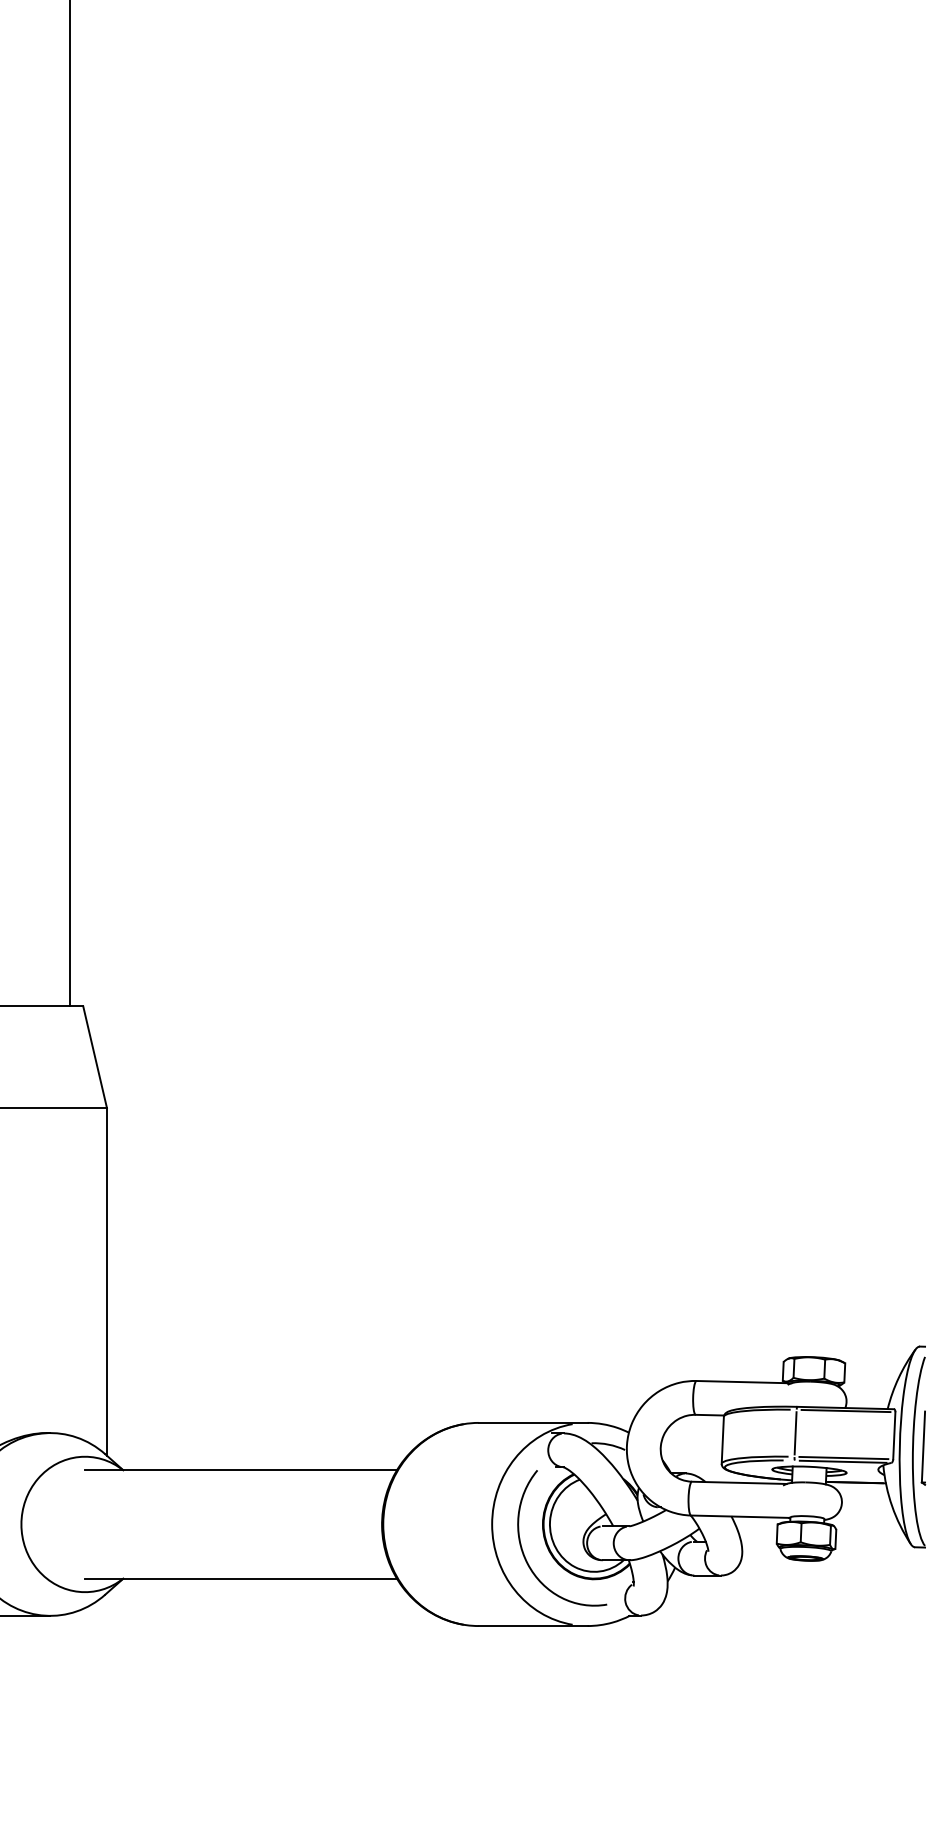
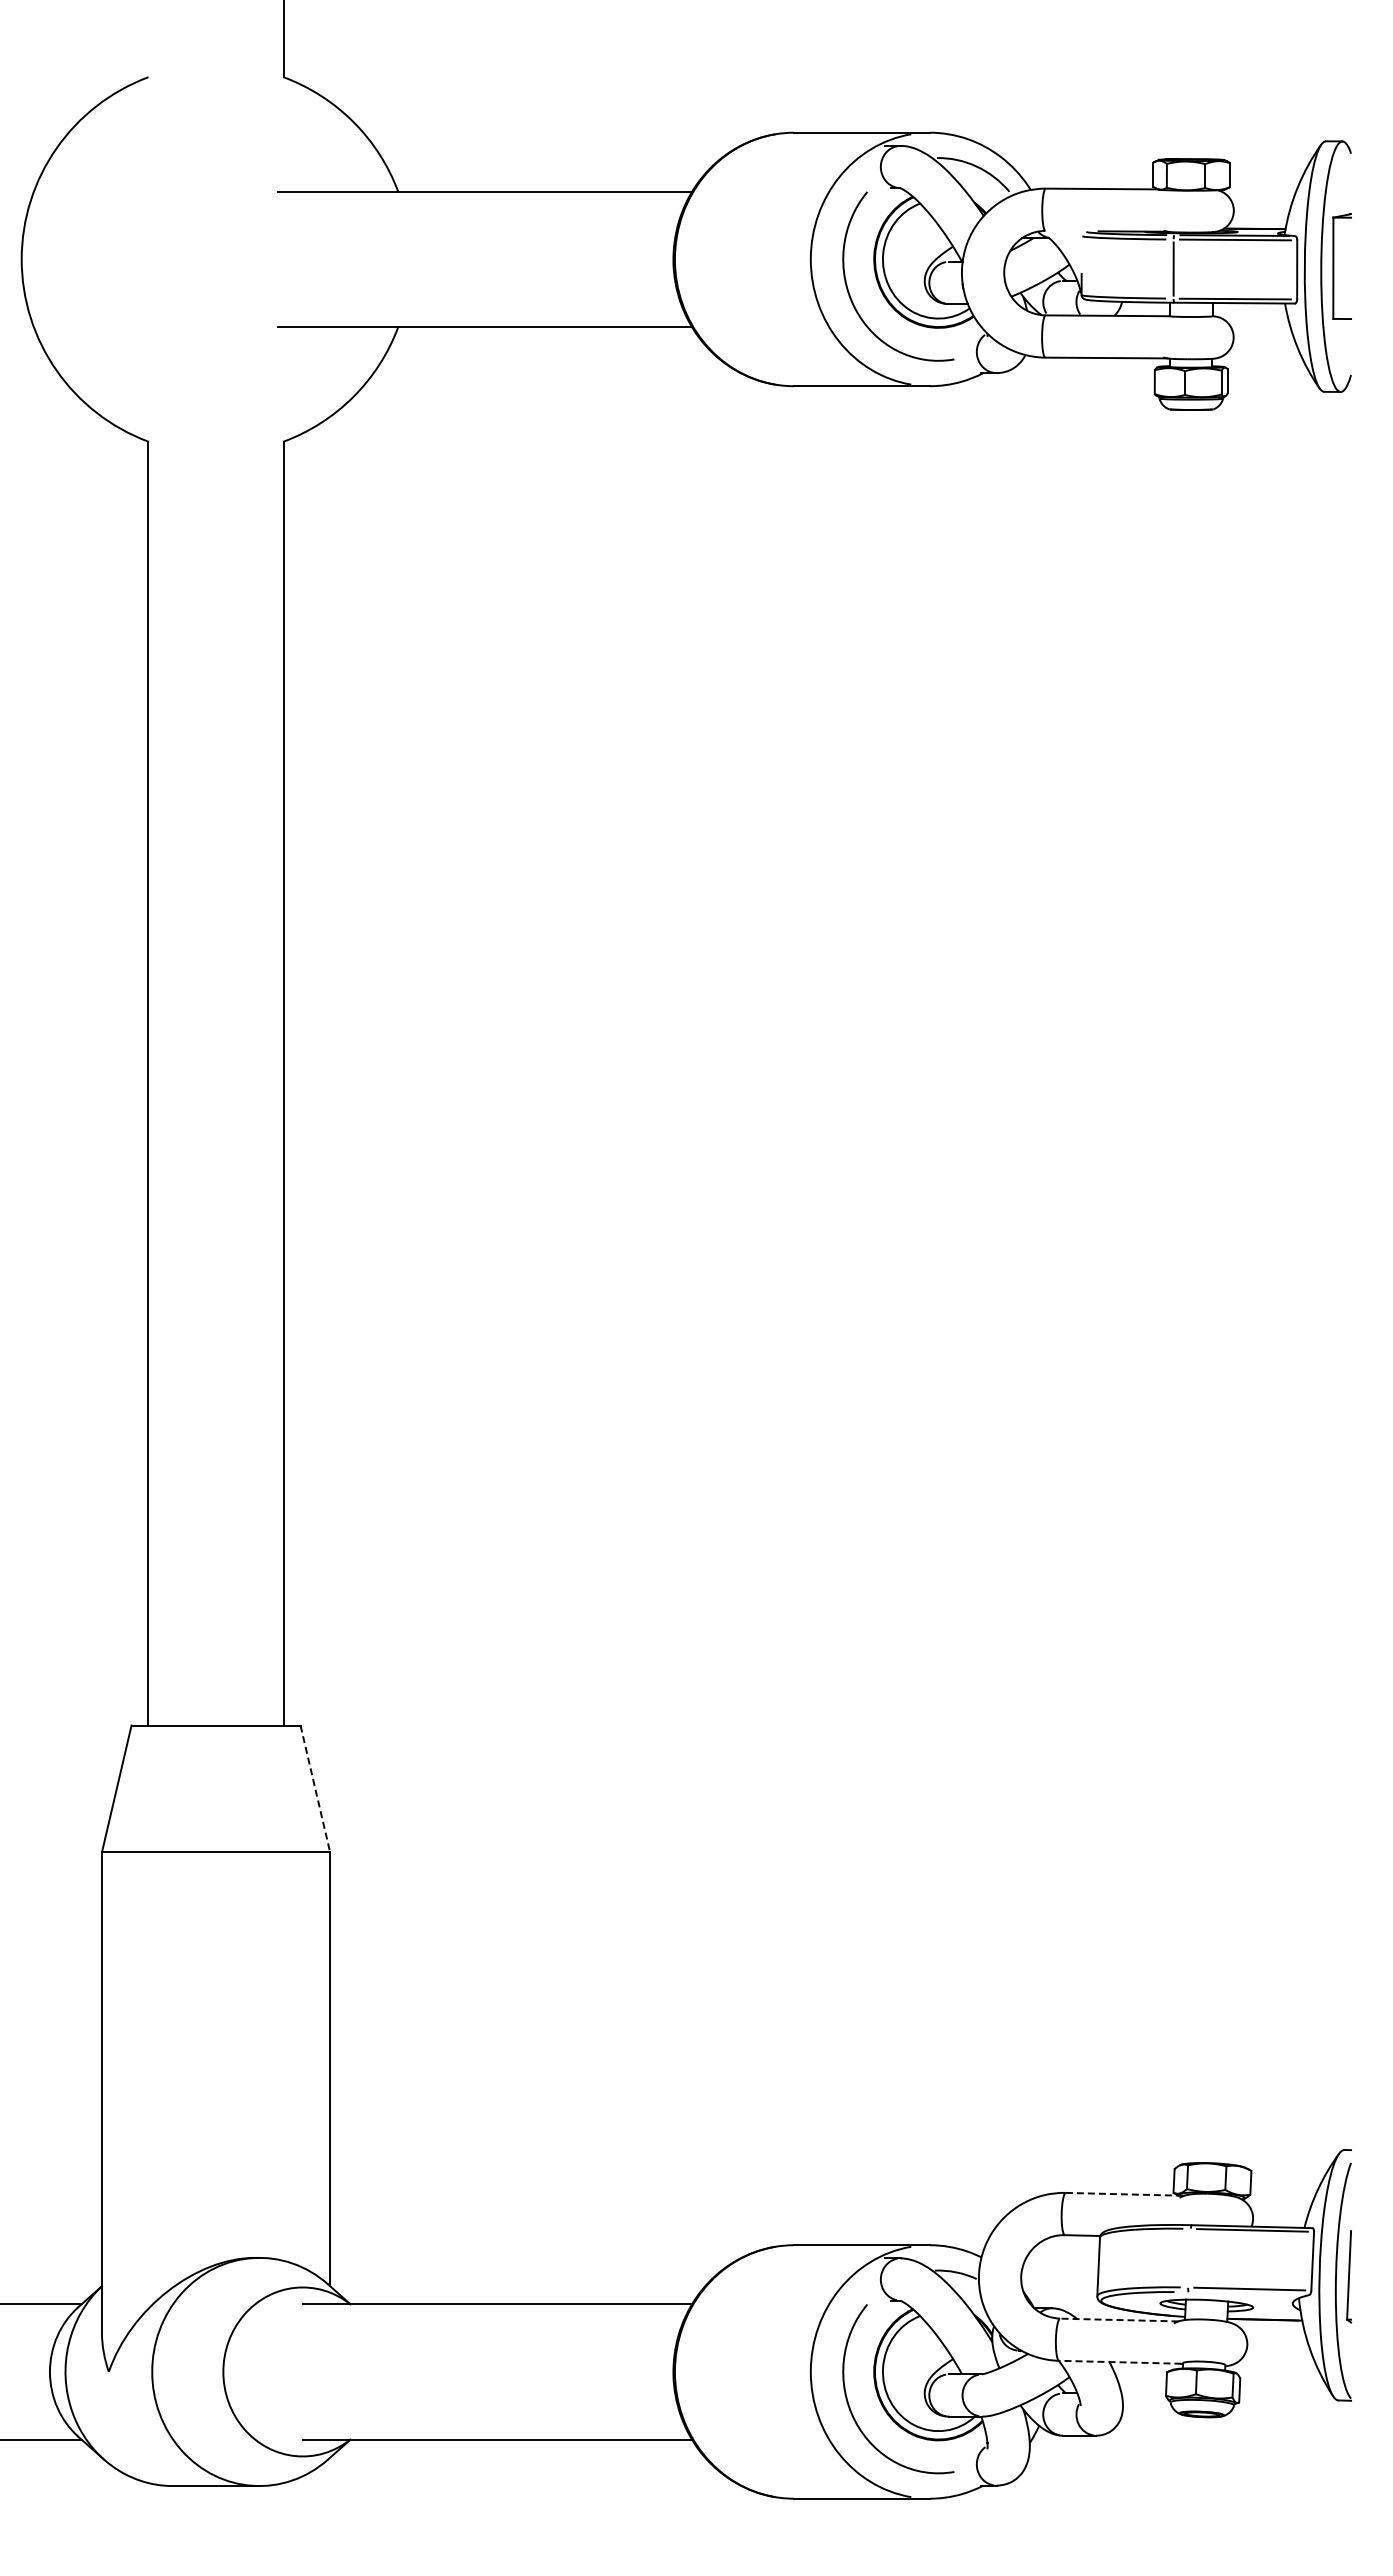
line: (95, 1057) -> (315, 1789), solid -> dashed
line: (744, 1382) -> (1125, 2194), solid -> dashed
line: (795, 1432) -> (1189, 2257), removed
line: (842, 1461) -> (1248, 2293), removed
line: (738, 1483) -> (1118, 2320), solid -> dashed
line: (739, 1516) -> (1119, 2362), solid -> dashed

